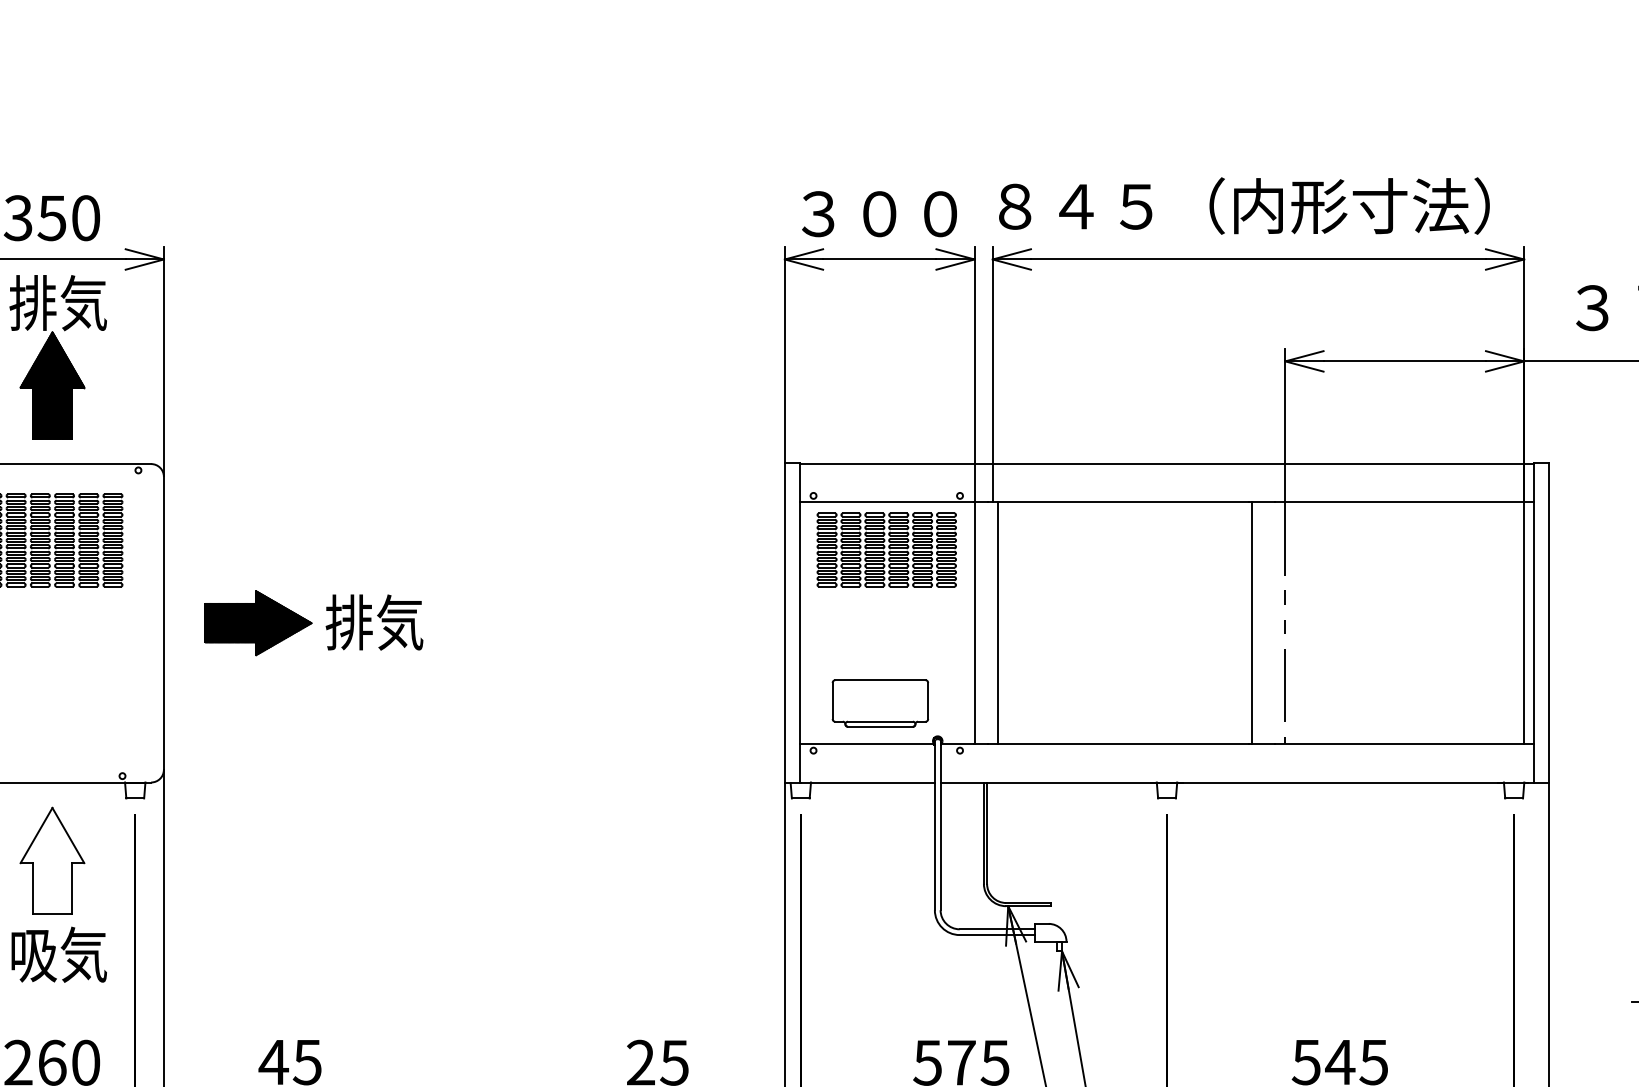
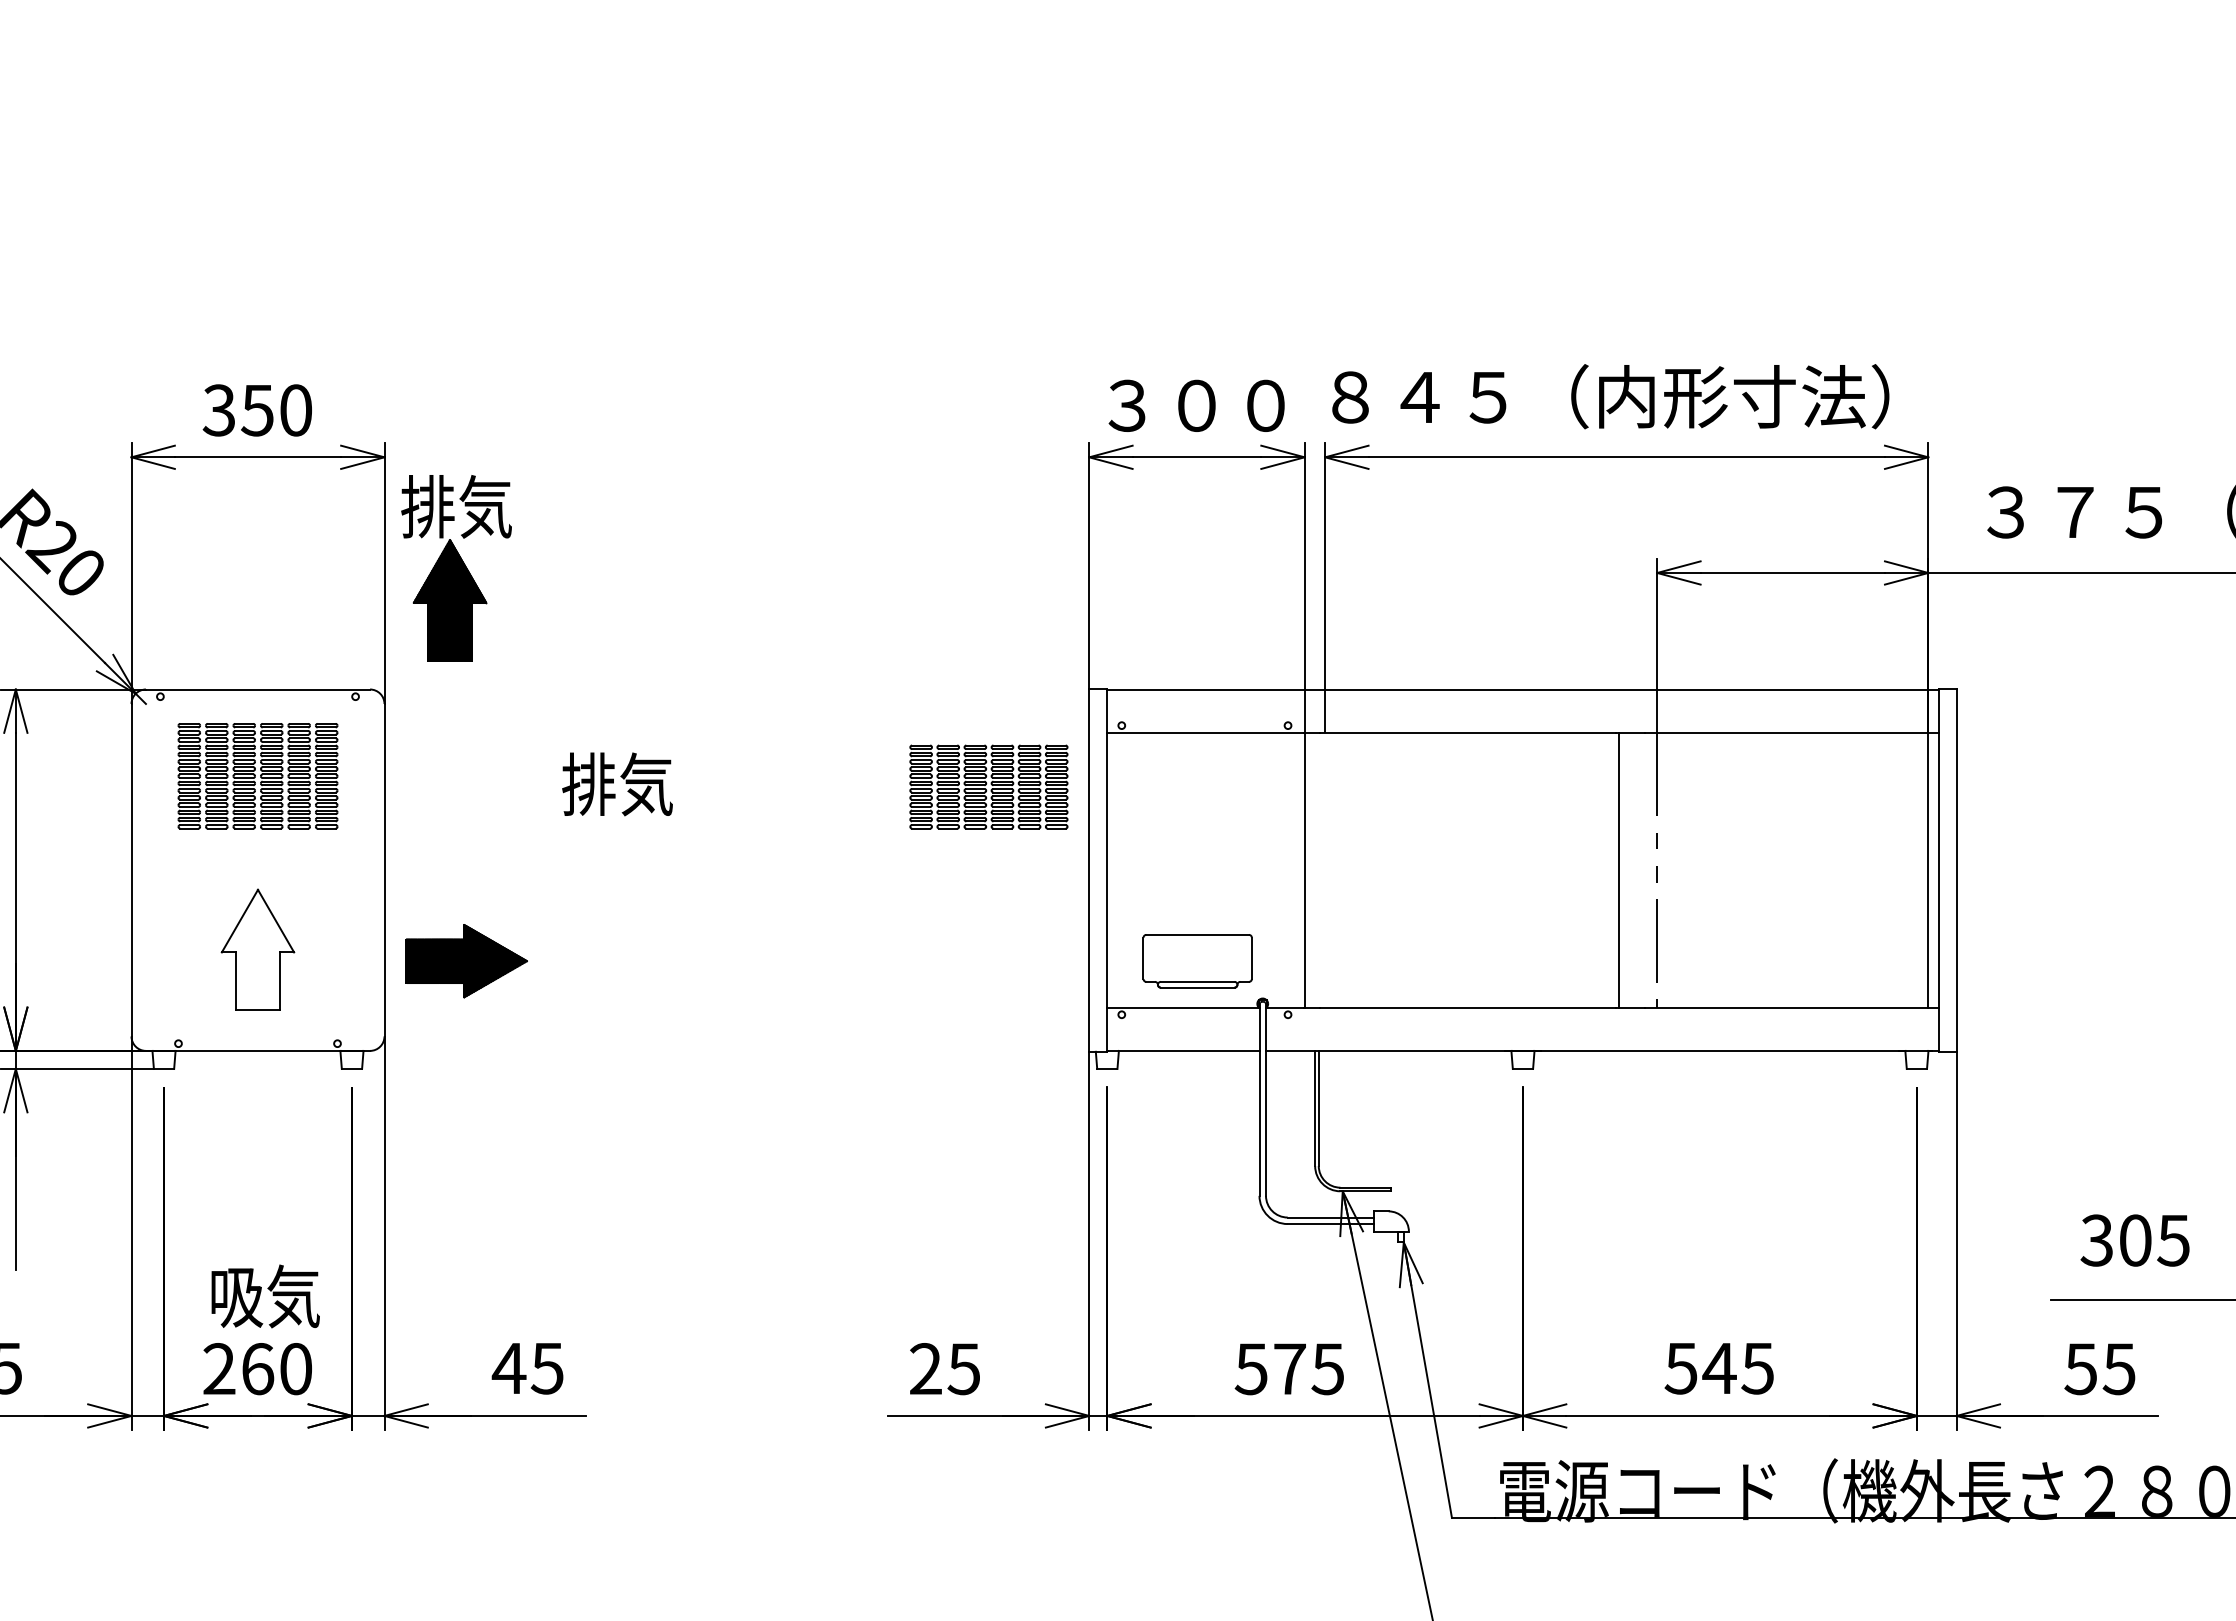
part: (58, 357) -> (456, 568), moved
part: (886, 549) -> (988, 786), moved
text: (374, 622) -> (617, 784), moved
line: (998, 622) -> (1331, 869), removed
part: (258, 623) -> (466, 961), moved
part: (52, 860) -> (257, 949), moved
text: (59, 954) -> (265, 1296), moved

